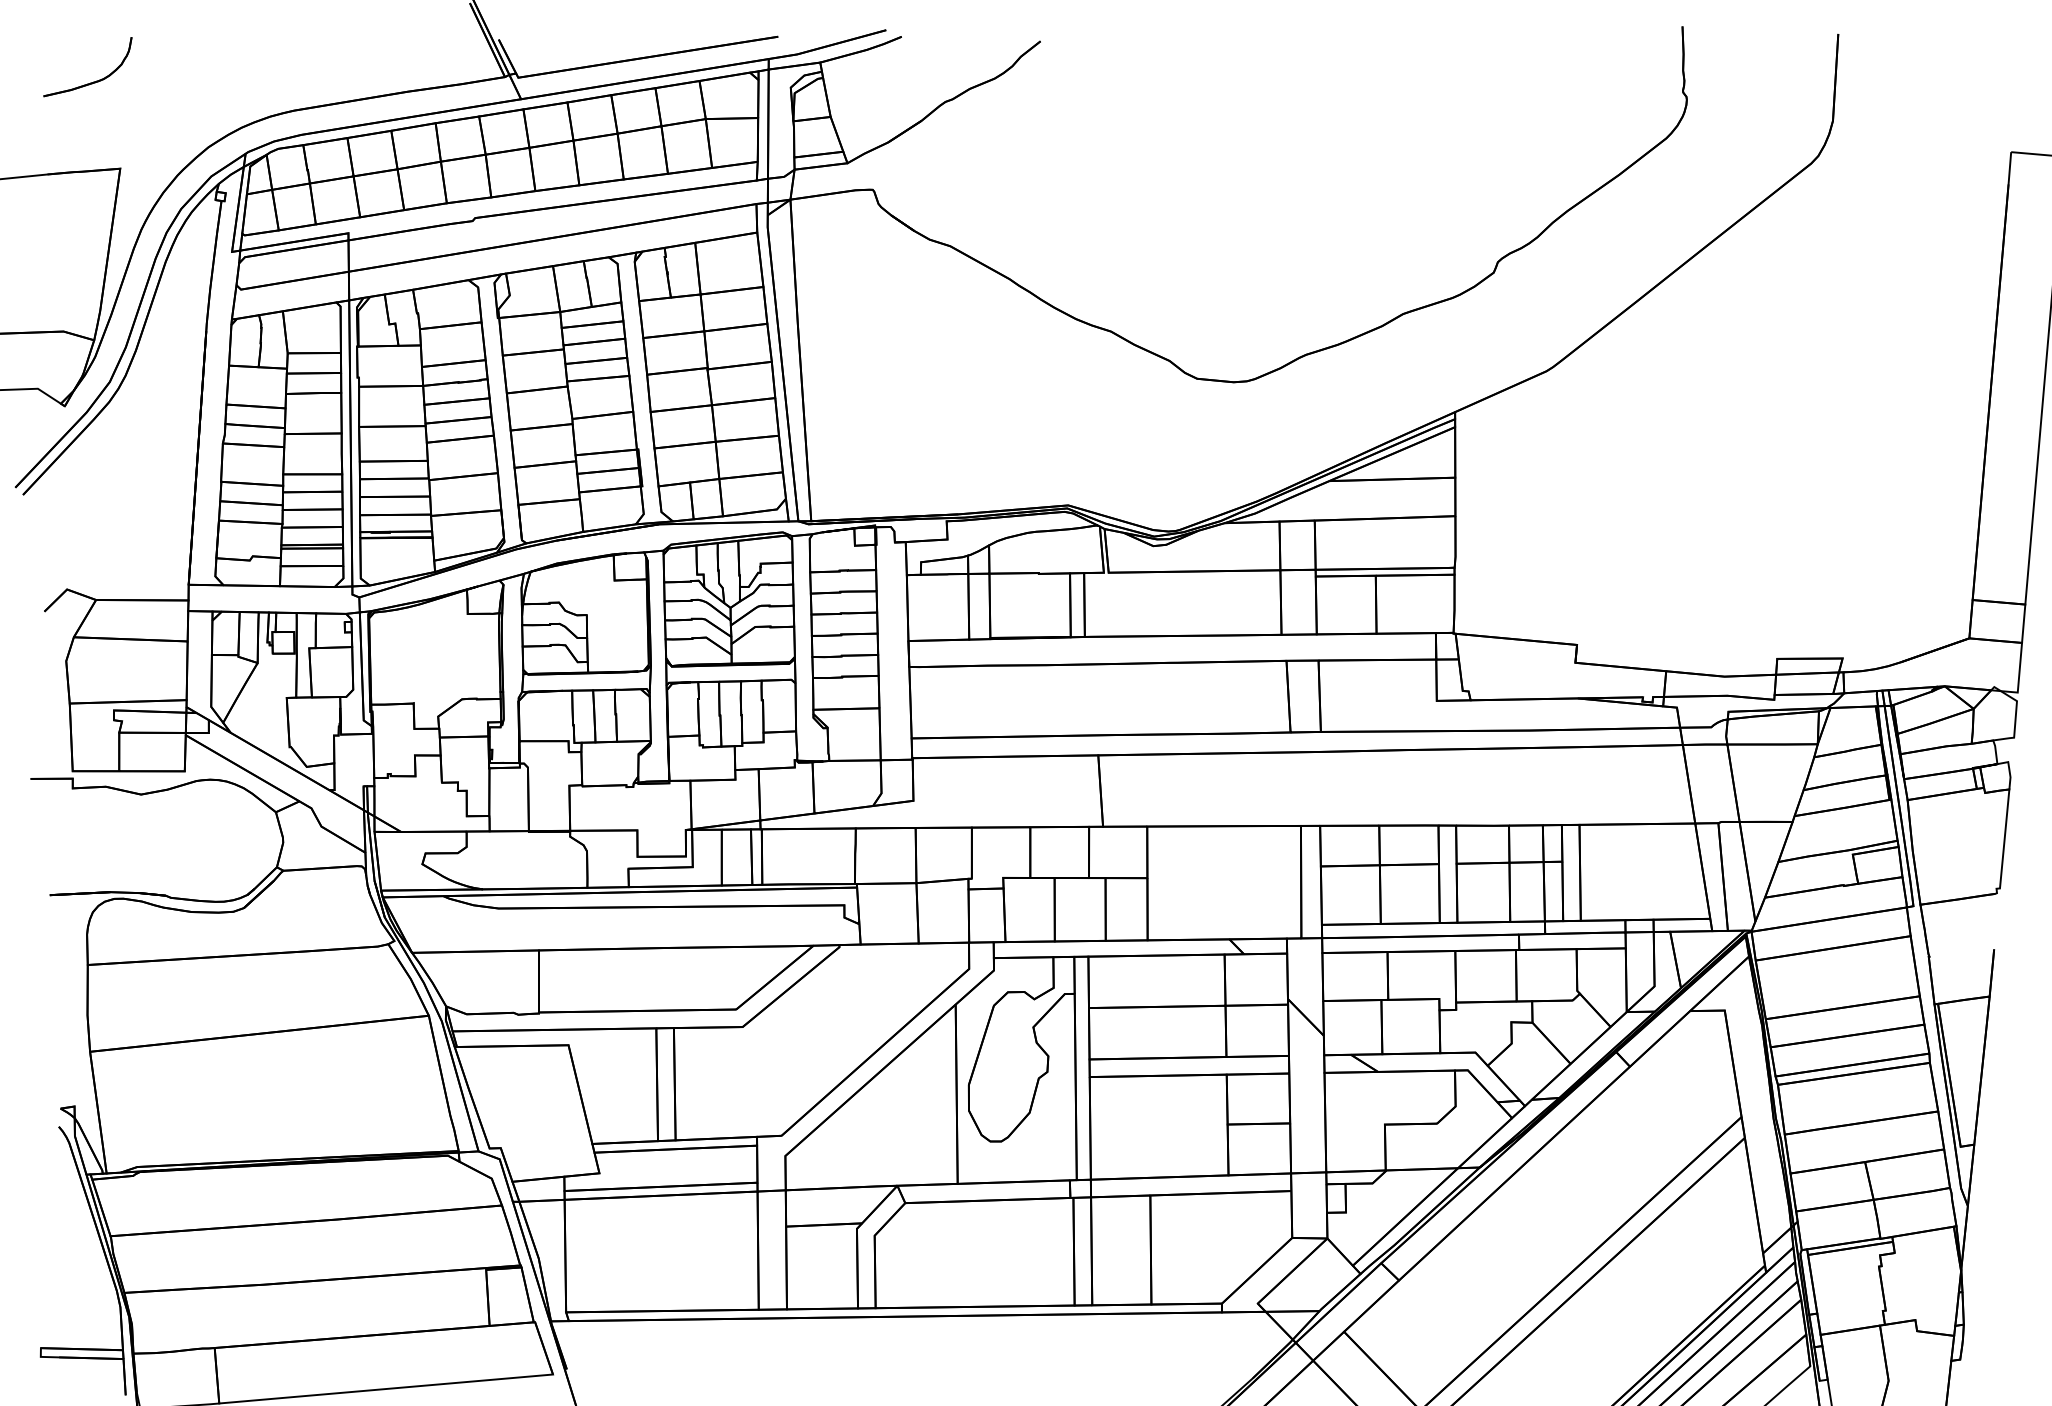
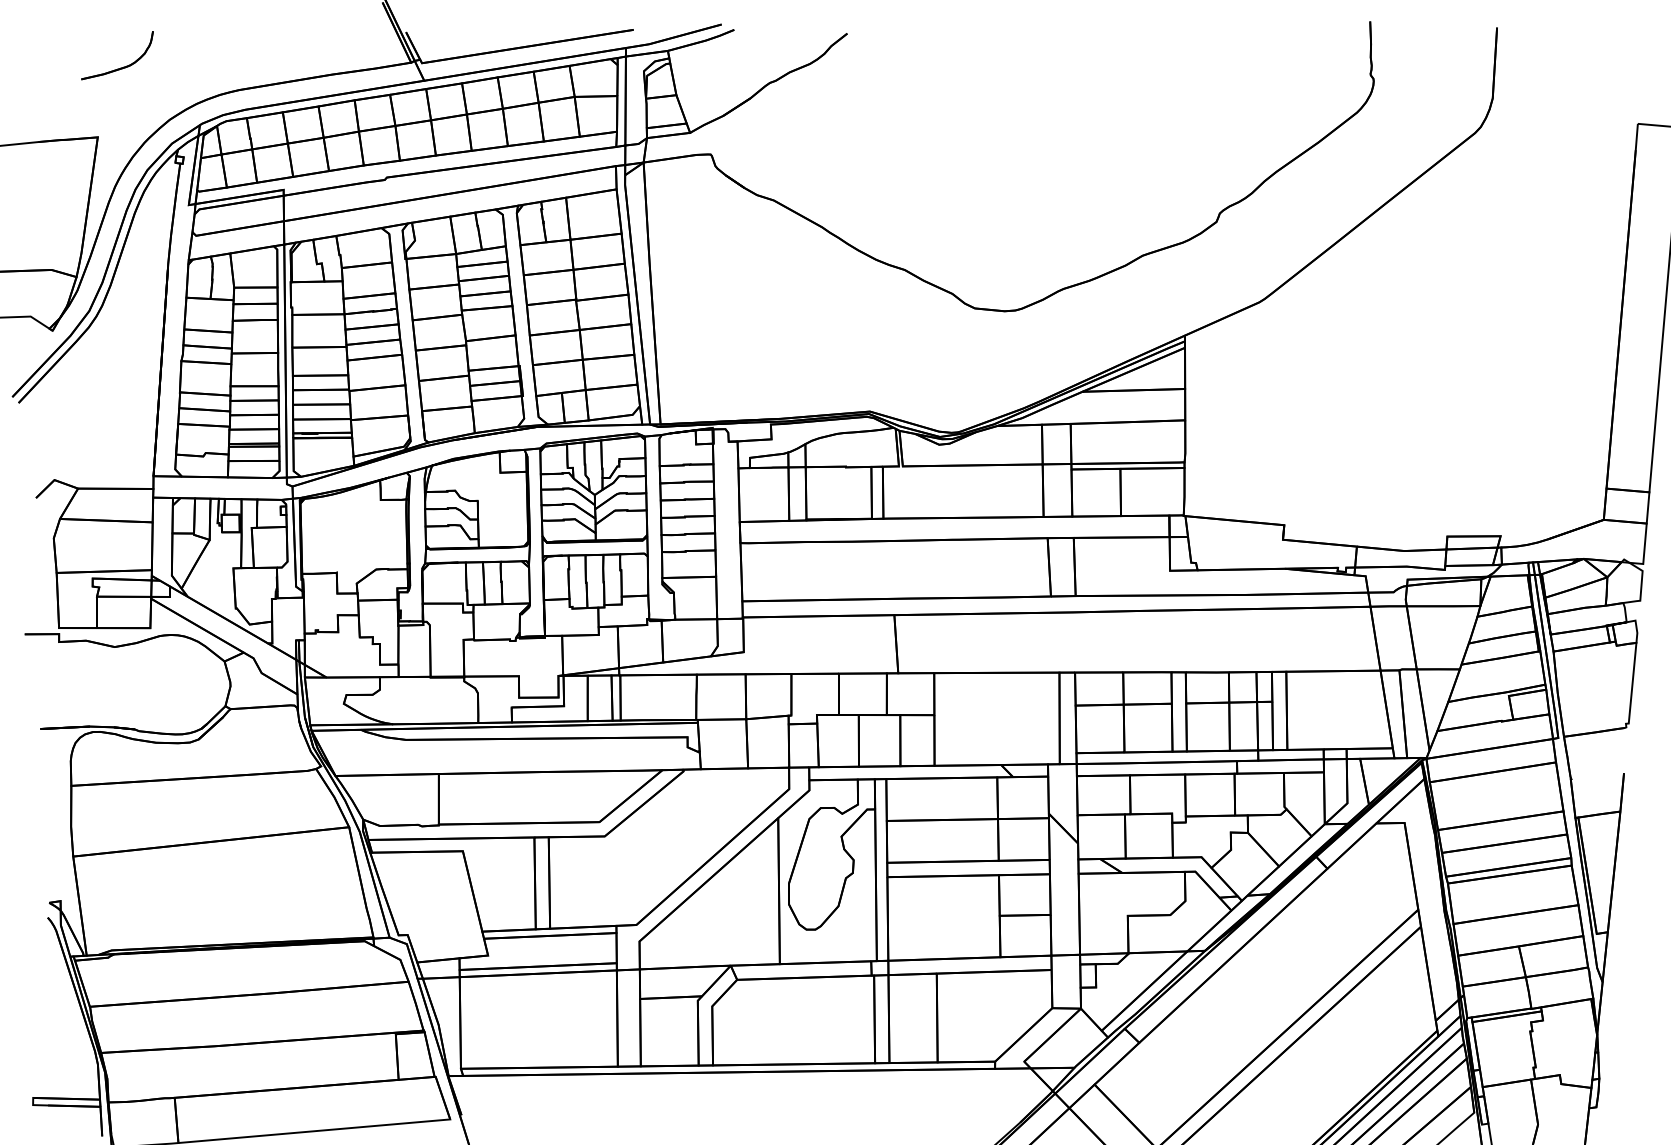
part: (91, 81) -> (120, 67), moved

